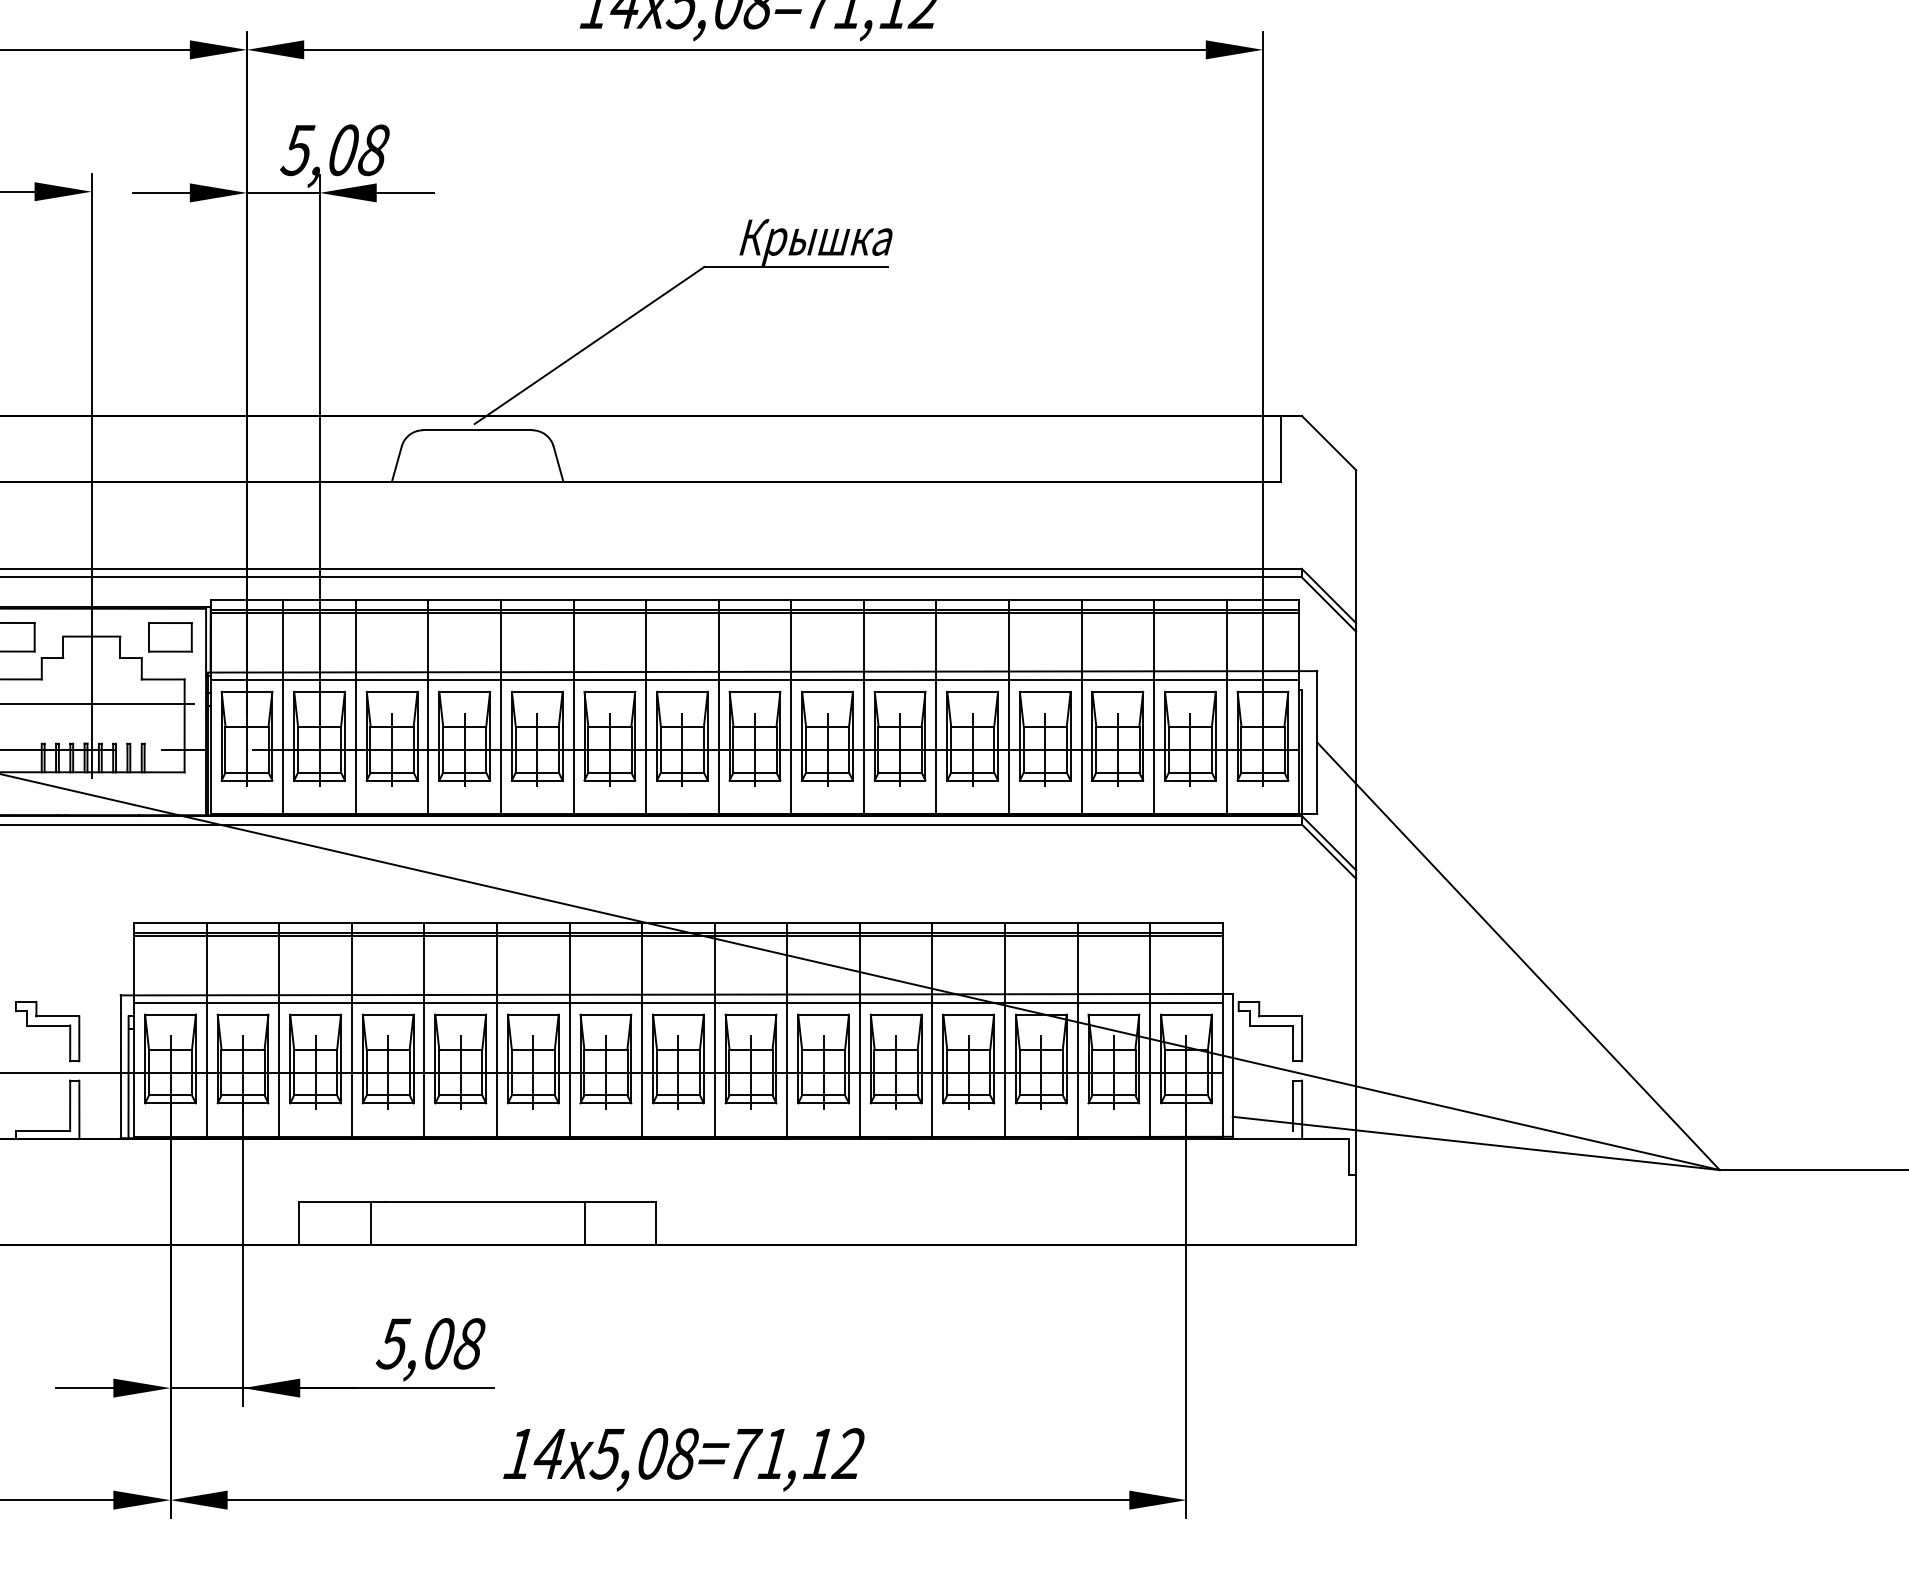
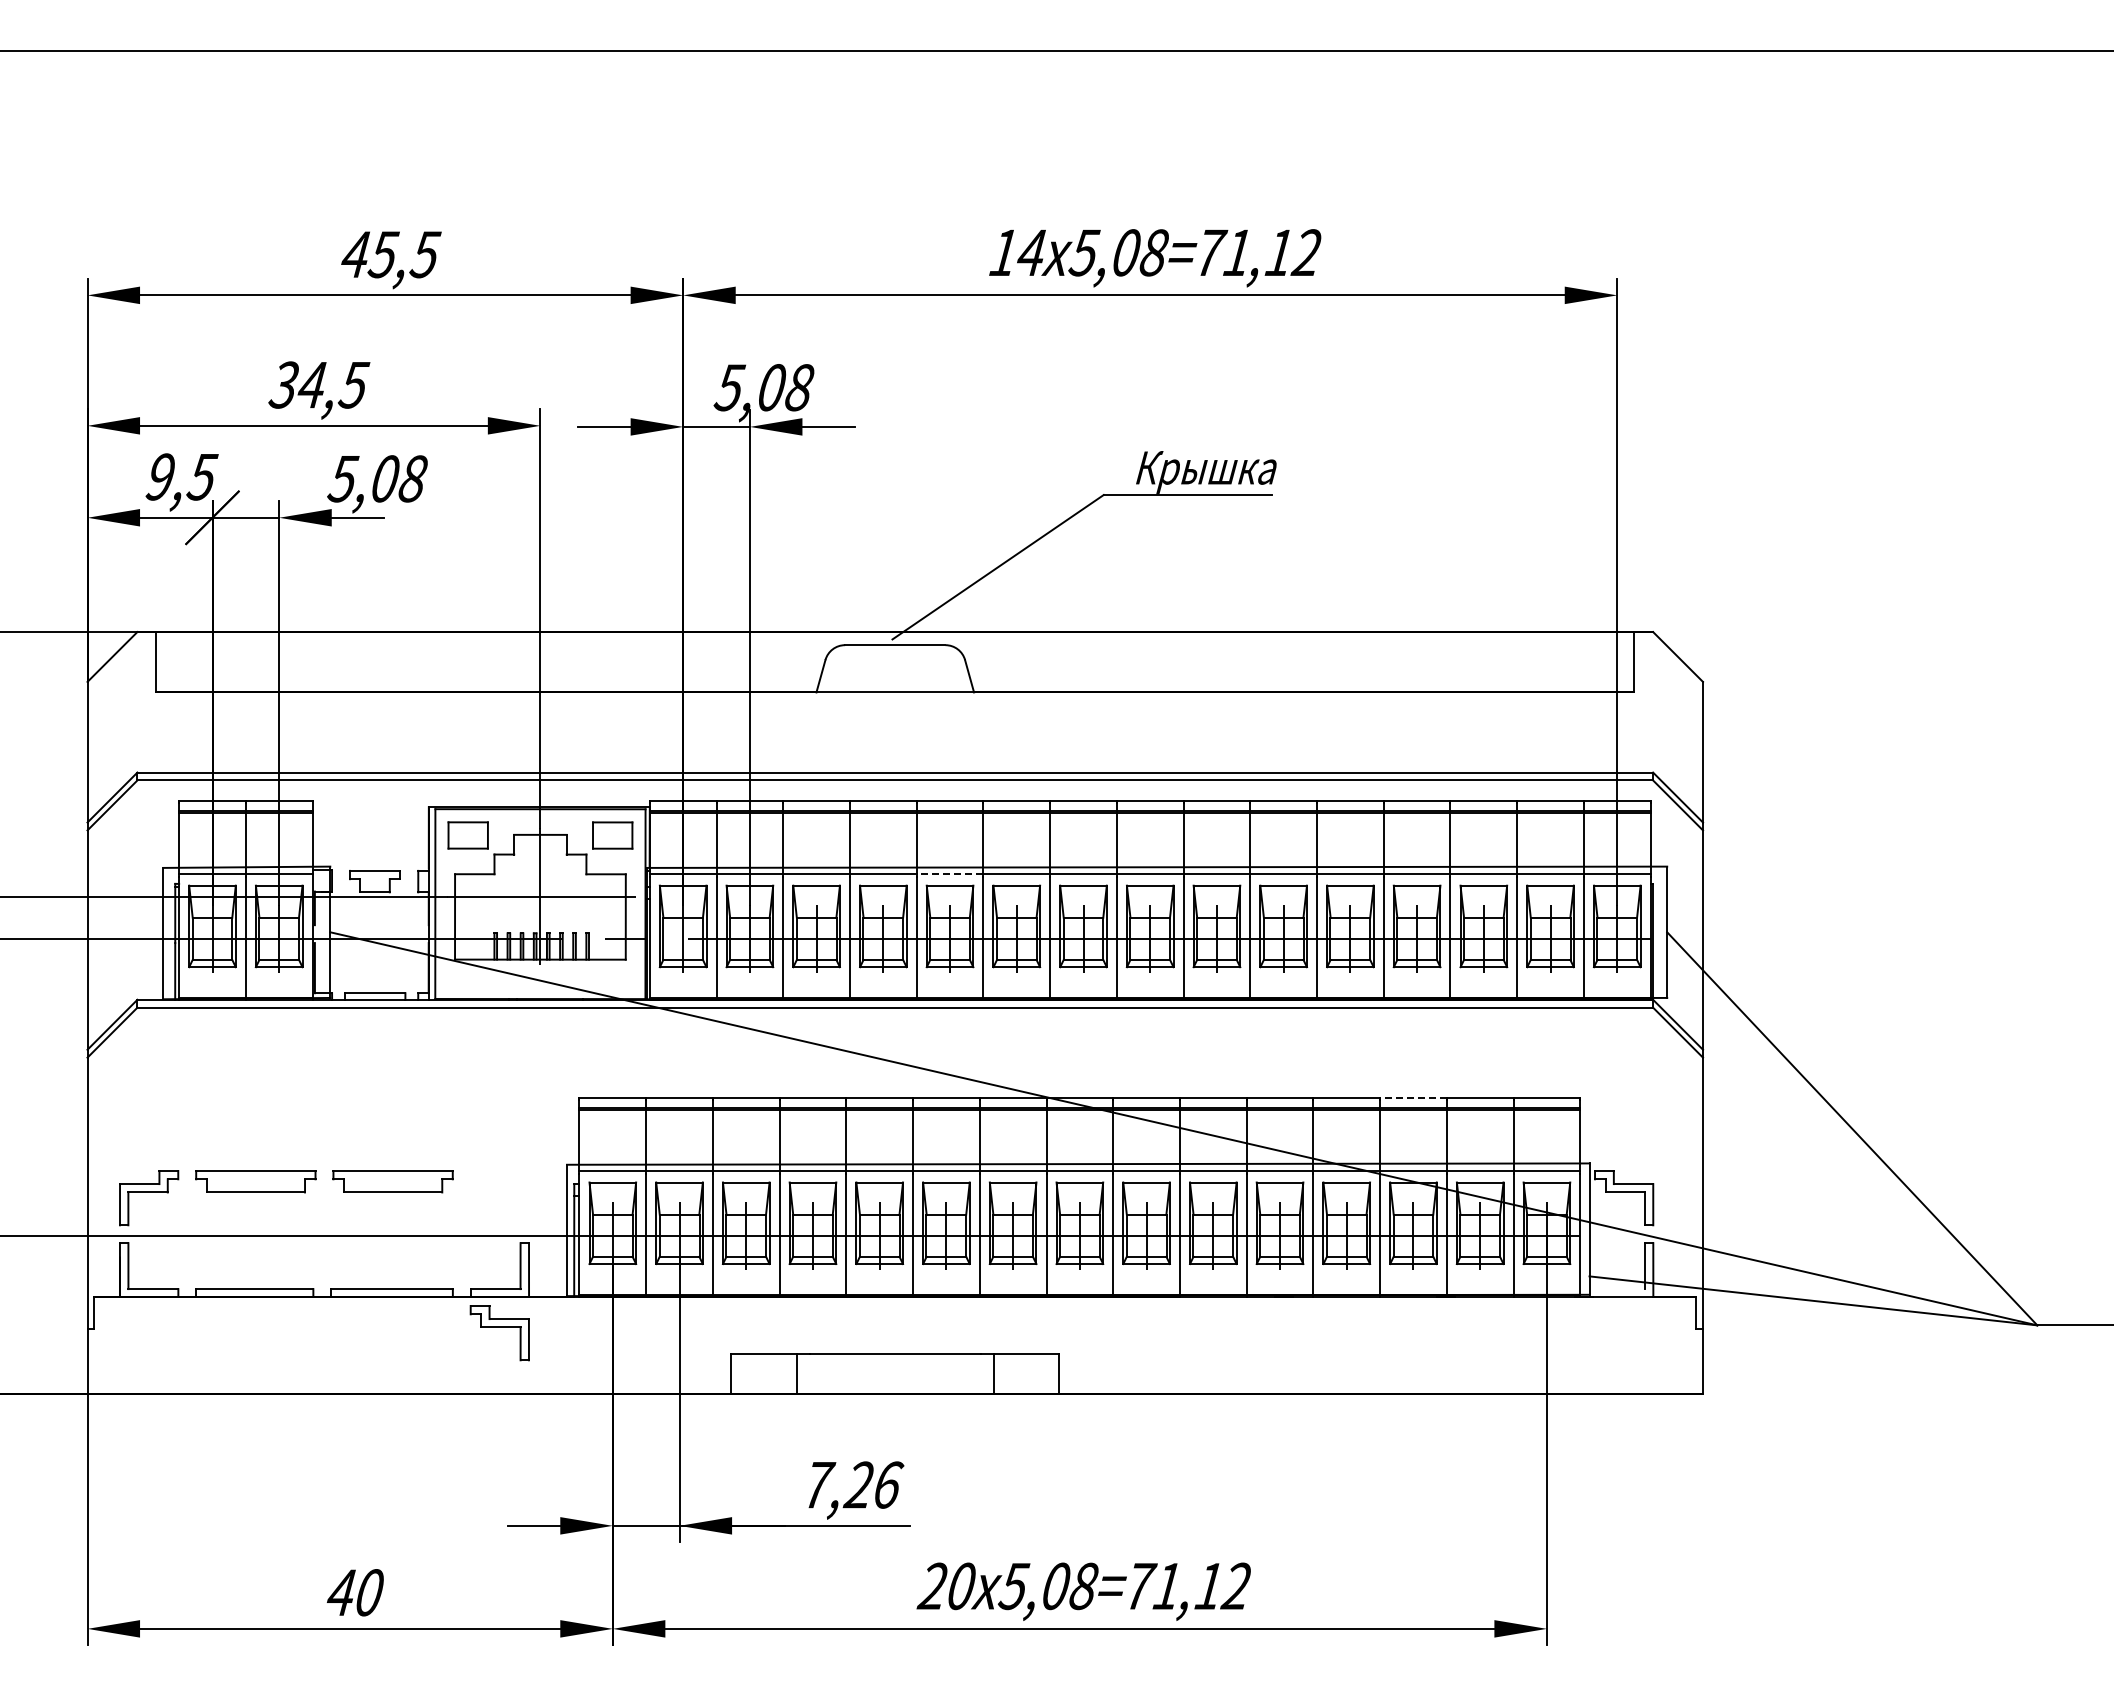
line: (536, 679) -> (949, 874), solid -> dashed
line: (1040, 922) -> (1412, 1097), solid -> dashed
part: (47, 1032) -> (499, 1333), moved
text: (431, 1343) -> (852, 1484), 5,08 -> 7,26
text: (532, 1454) -> (945, 1586), 14 -> 20

